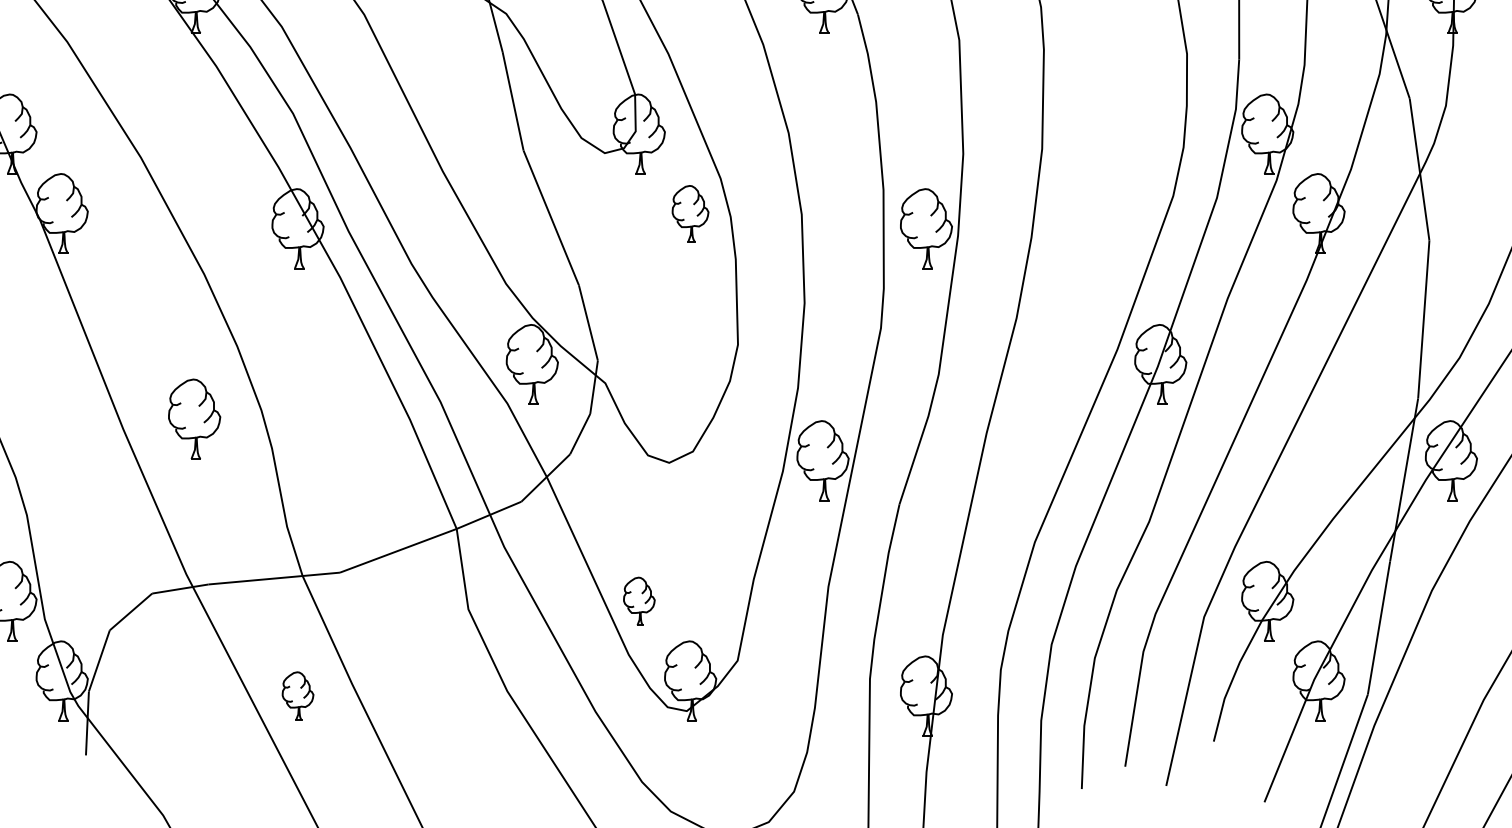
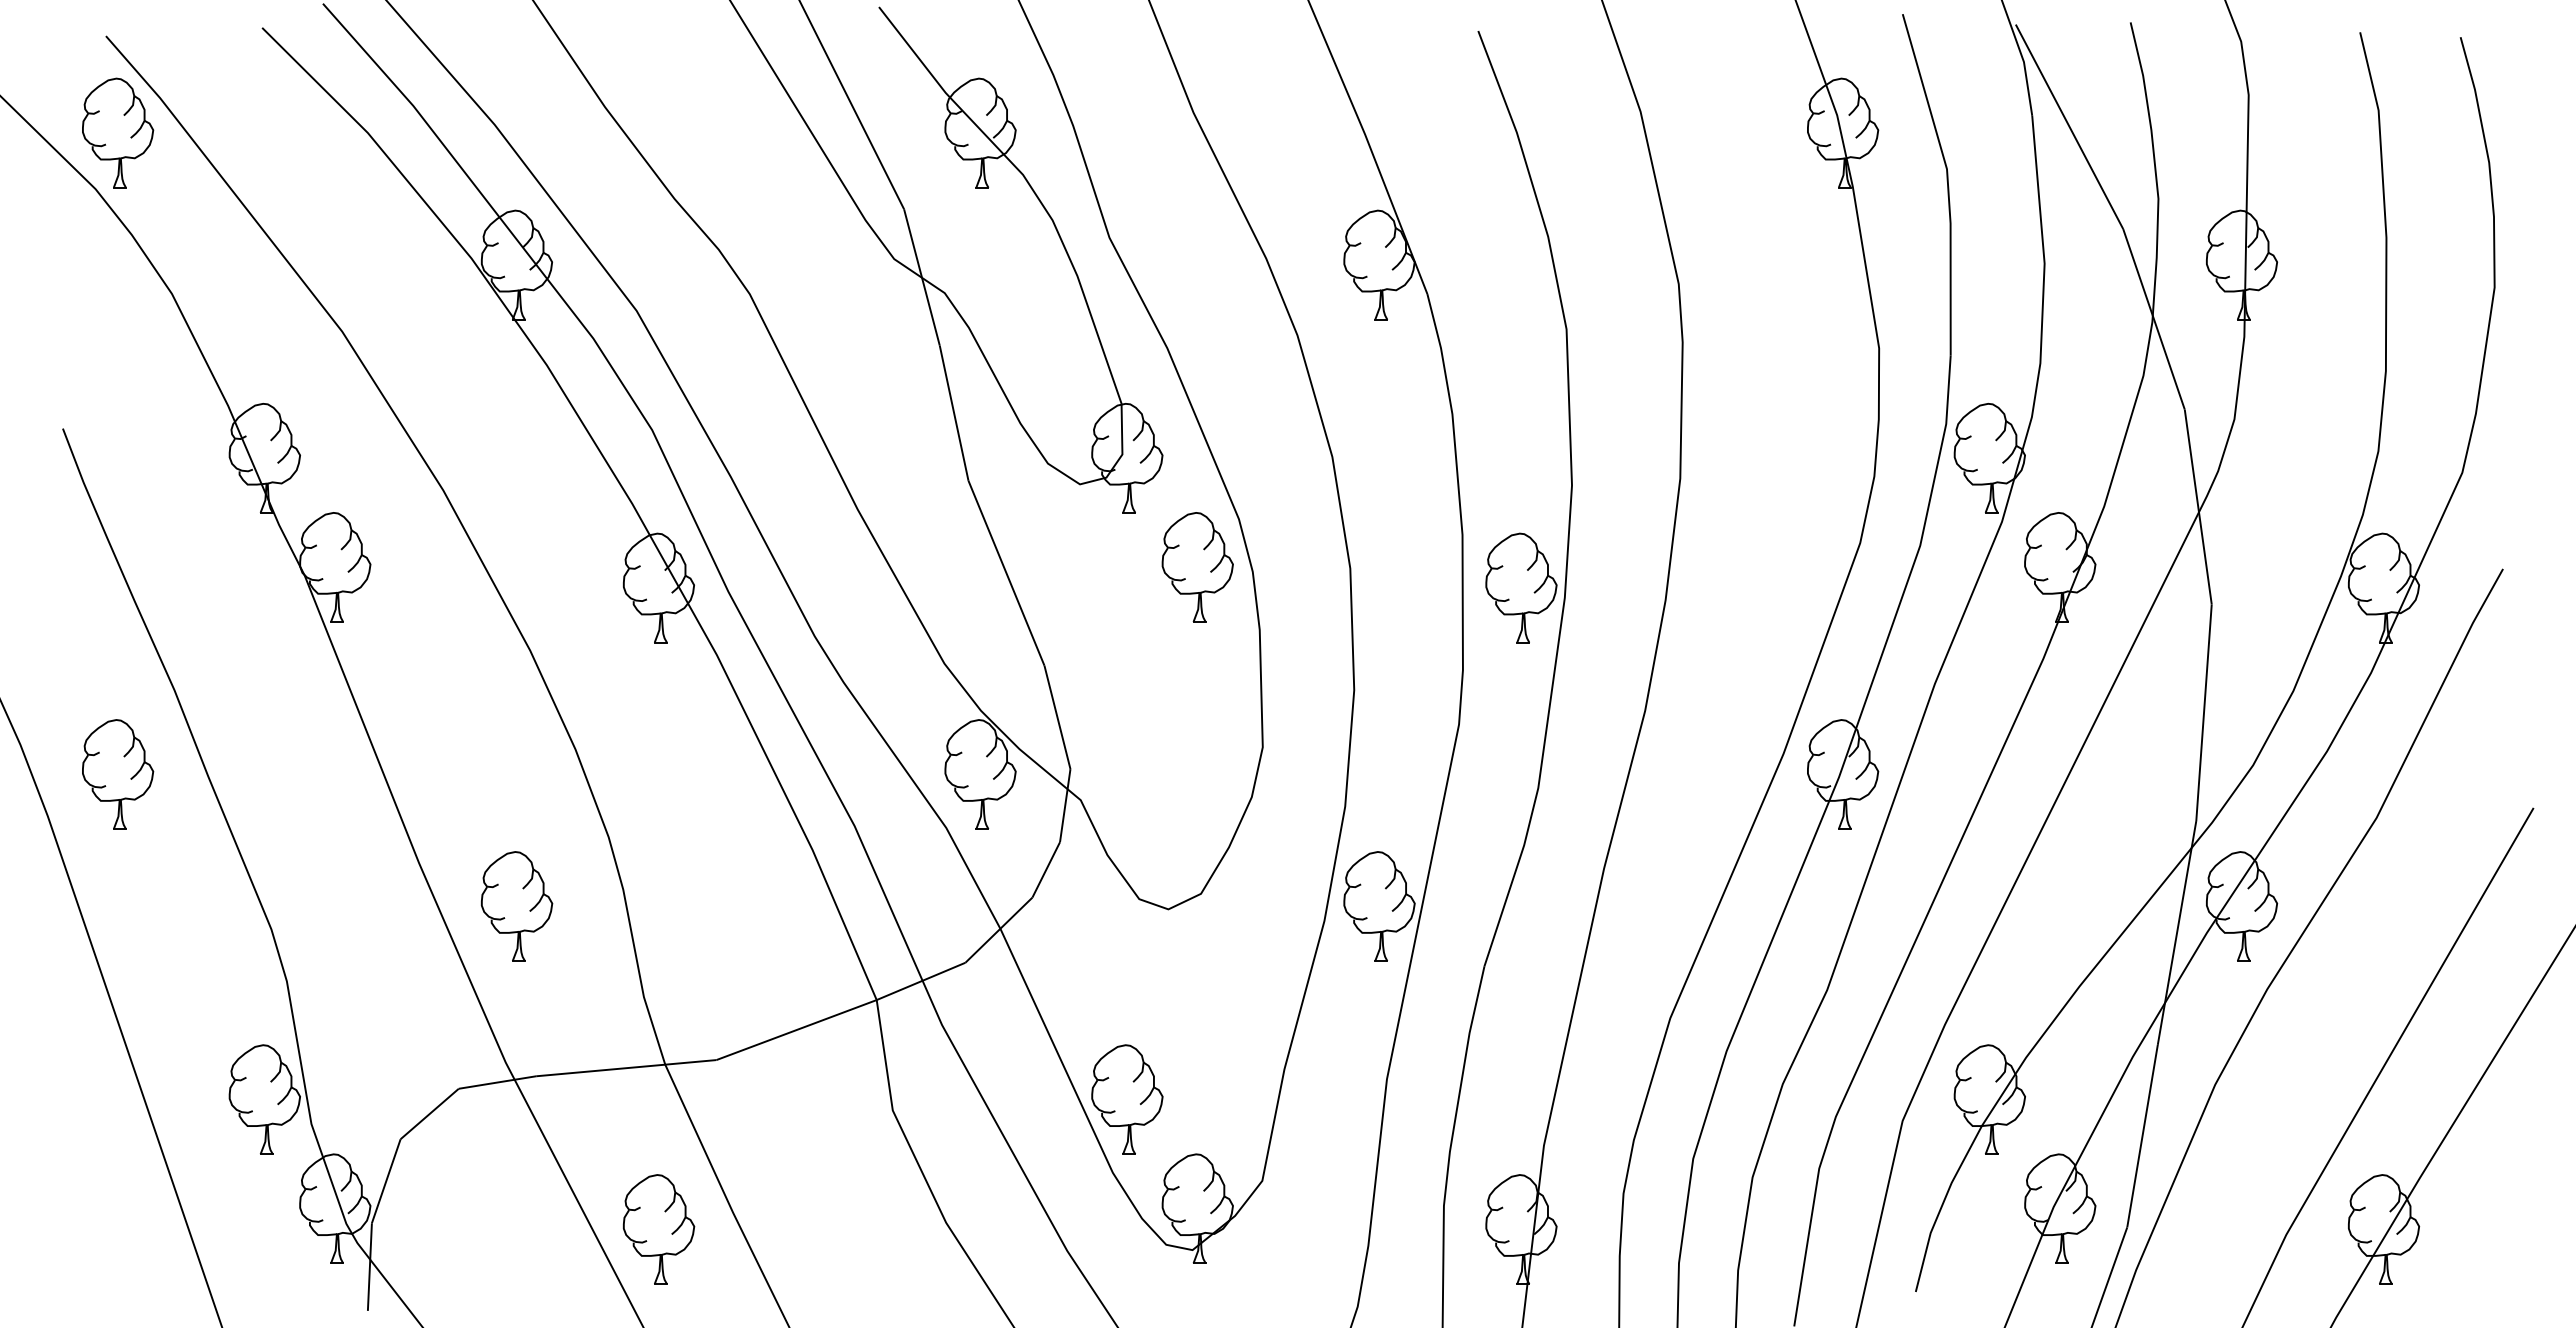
part: (690, 213) -> (1197, 567), size x1.43
part: (194, 419) -> (517, 906), moved
part: (639, 601) -> (1127, 1099), size x1.67
part: (297, 696) -> (658, 1229), size x1.67

